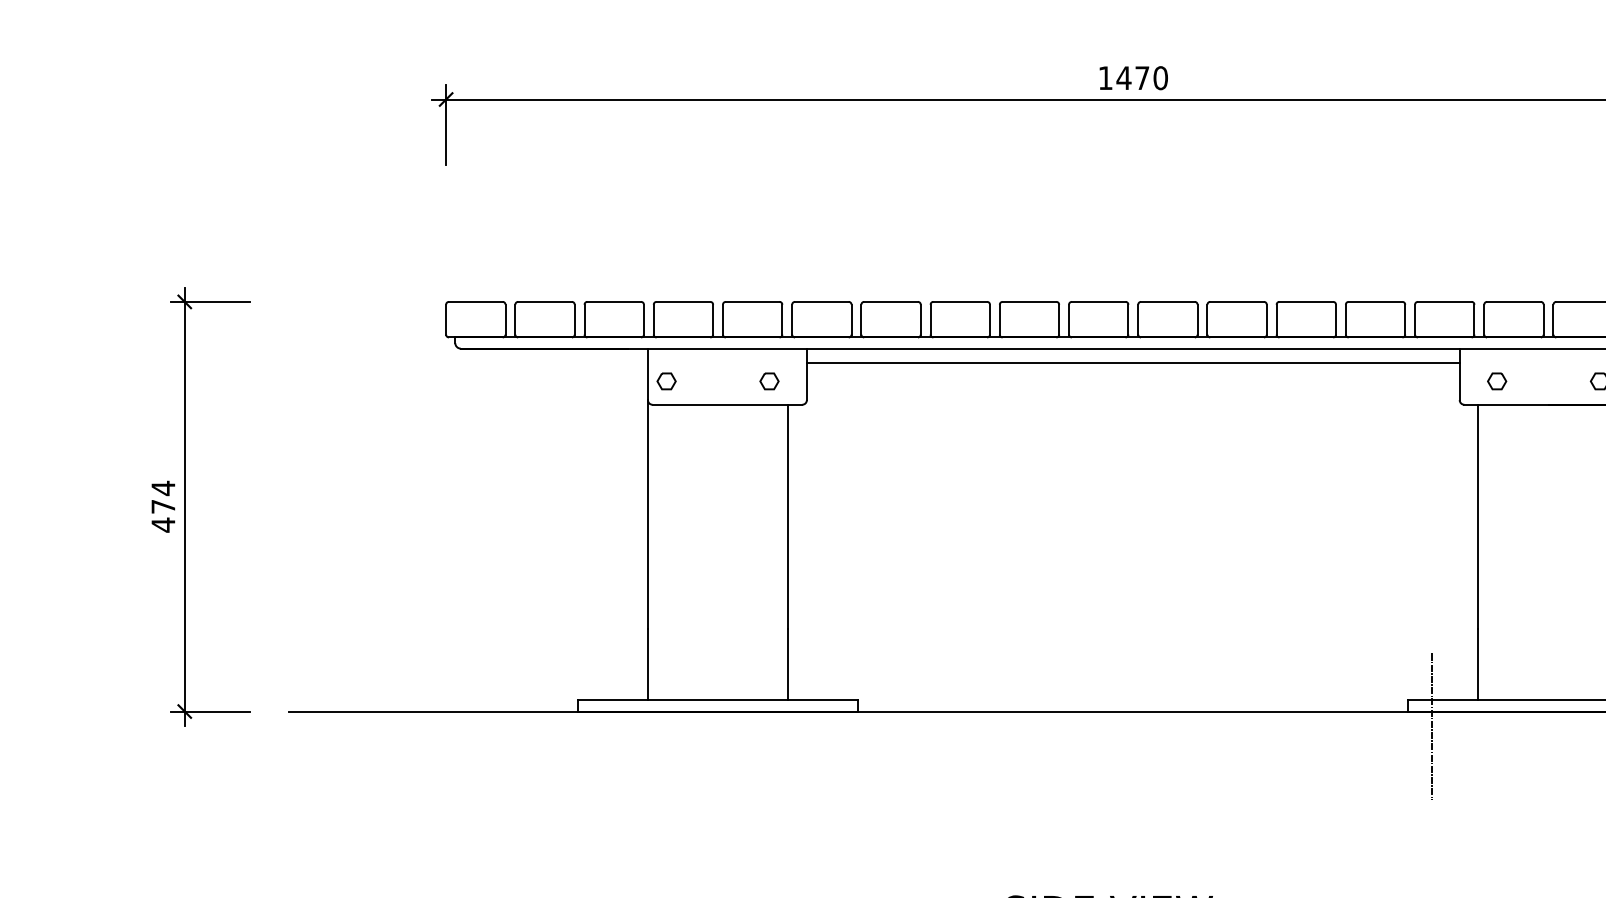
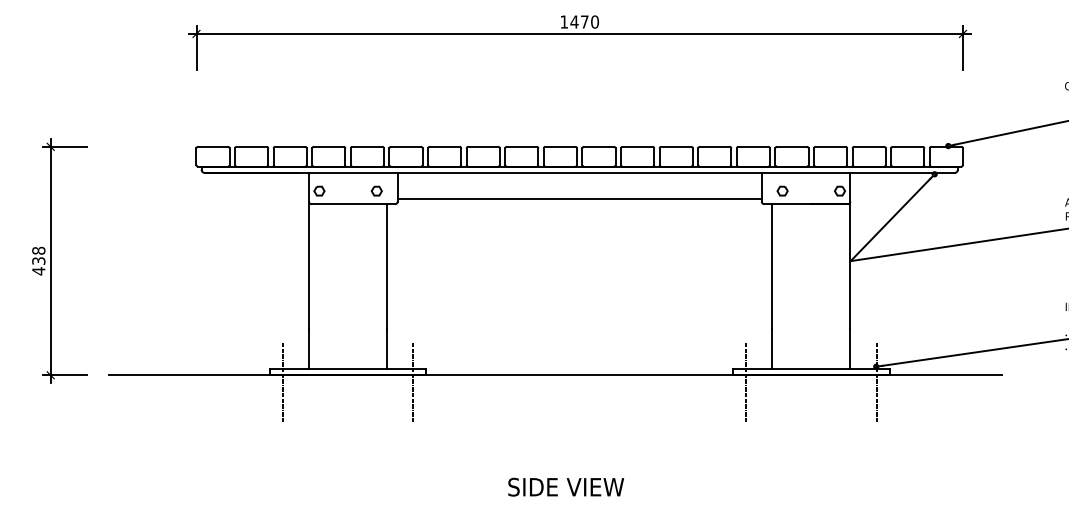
line: (1132, 362) -> (579, 198), moved
text: (162, 496) -> (38, 255), 474 -> 438
line: (600, 726) -> (282, 383), added
line: (835, 726) -> (413, 383), added

